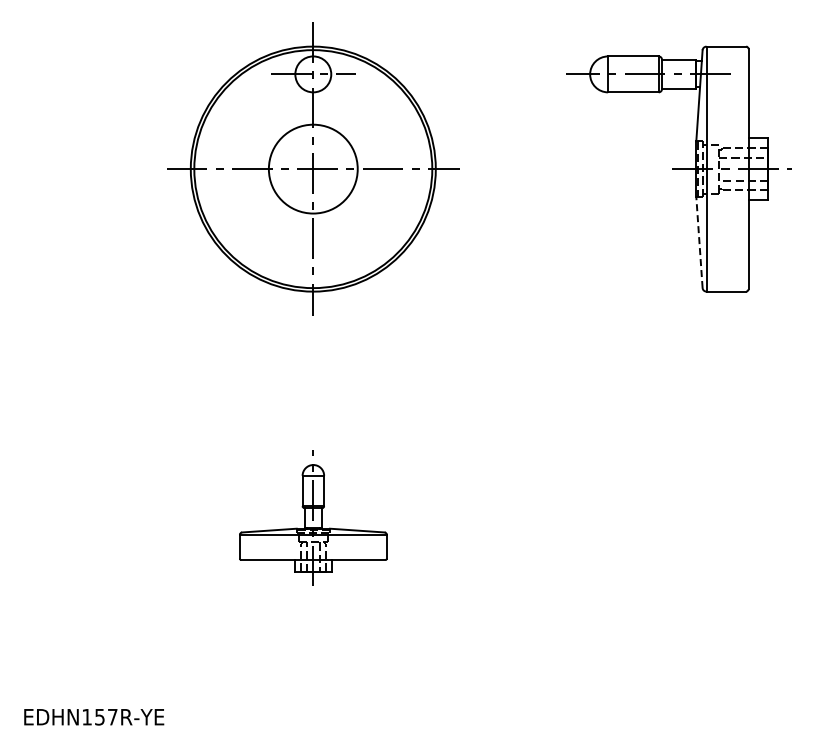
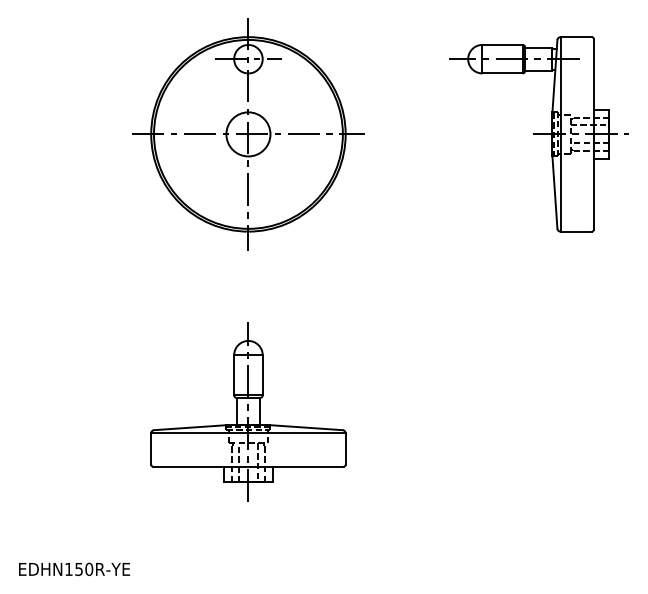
circle: (313, 168) -> (248, 133), size x0.62
line: (699, 242) -> (554, 192), dashed -> solid
part: (313, 518) -> (248, 411), size x1.67
text: (112, 716) -> (89, 568), EDHN157R-YE -> EDHN150R-YE

